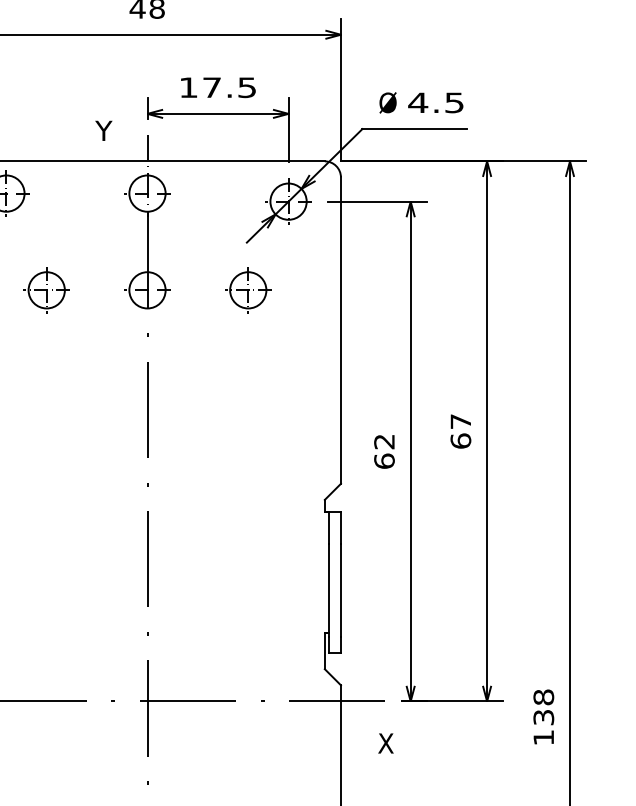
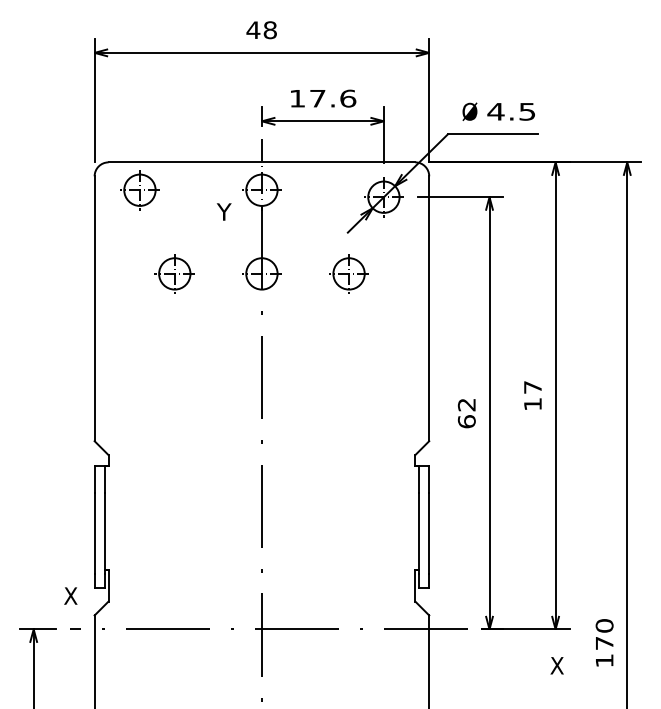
text: (247, 87) -> (348, 98), 17.5 -> 17.6
text: (104, 130) -> (224, 211), moved
text: (460, 440) -> (532, 403), 67 -> 17
text: (543, 707) -> (604, 634), 138 -> 170
text: (385, 743) -> (556, 665), moved

